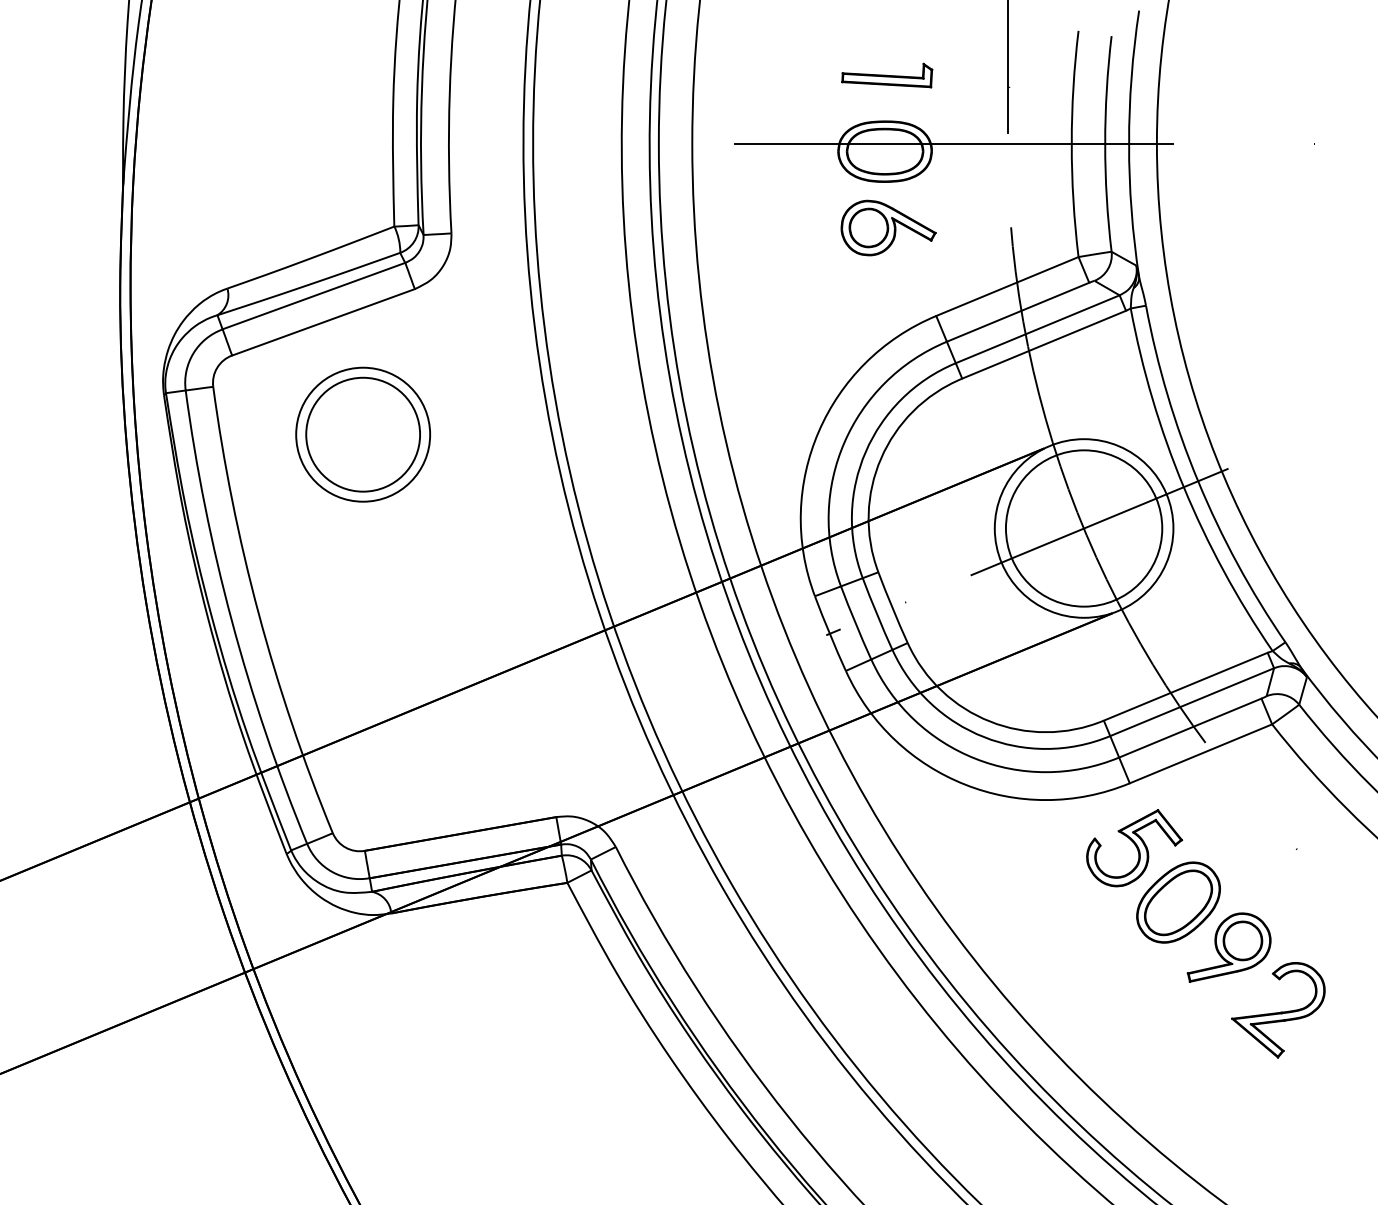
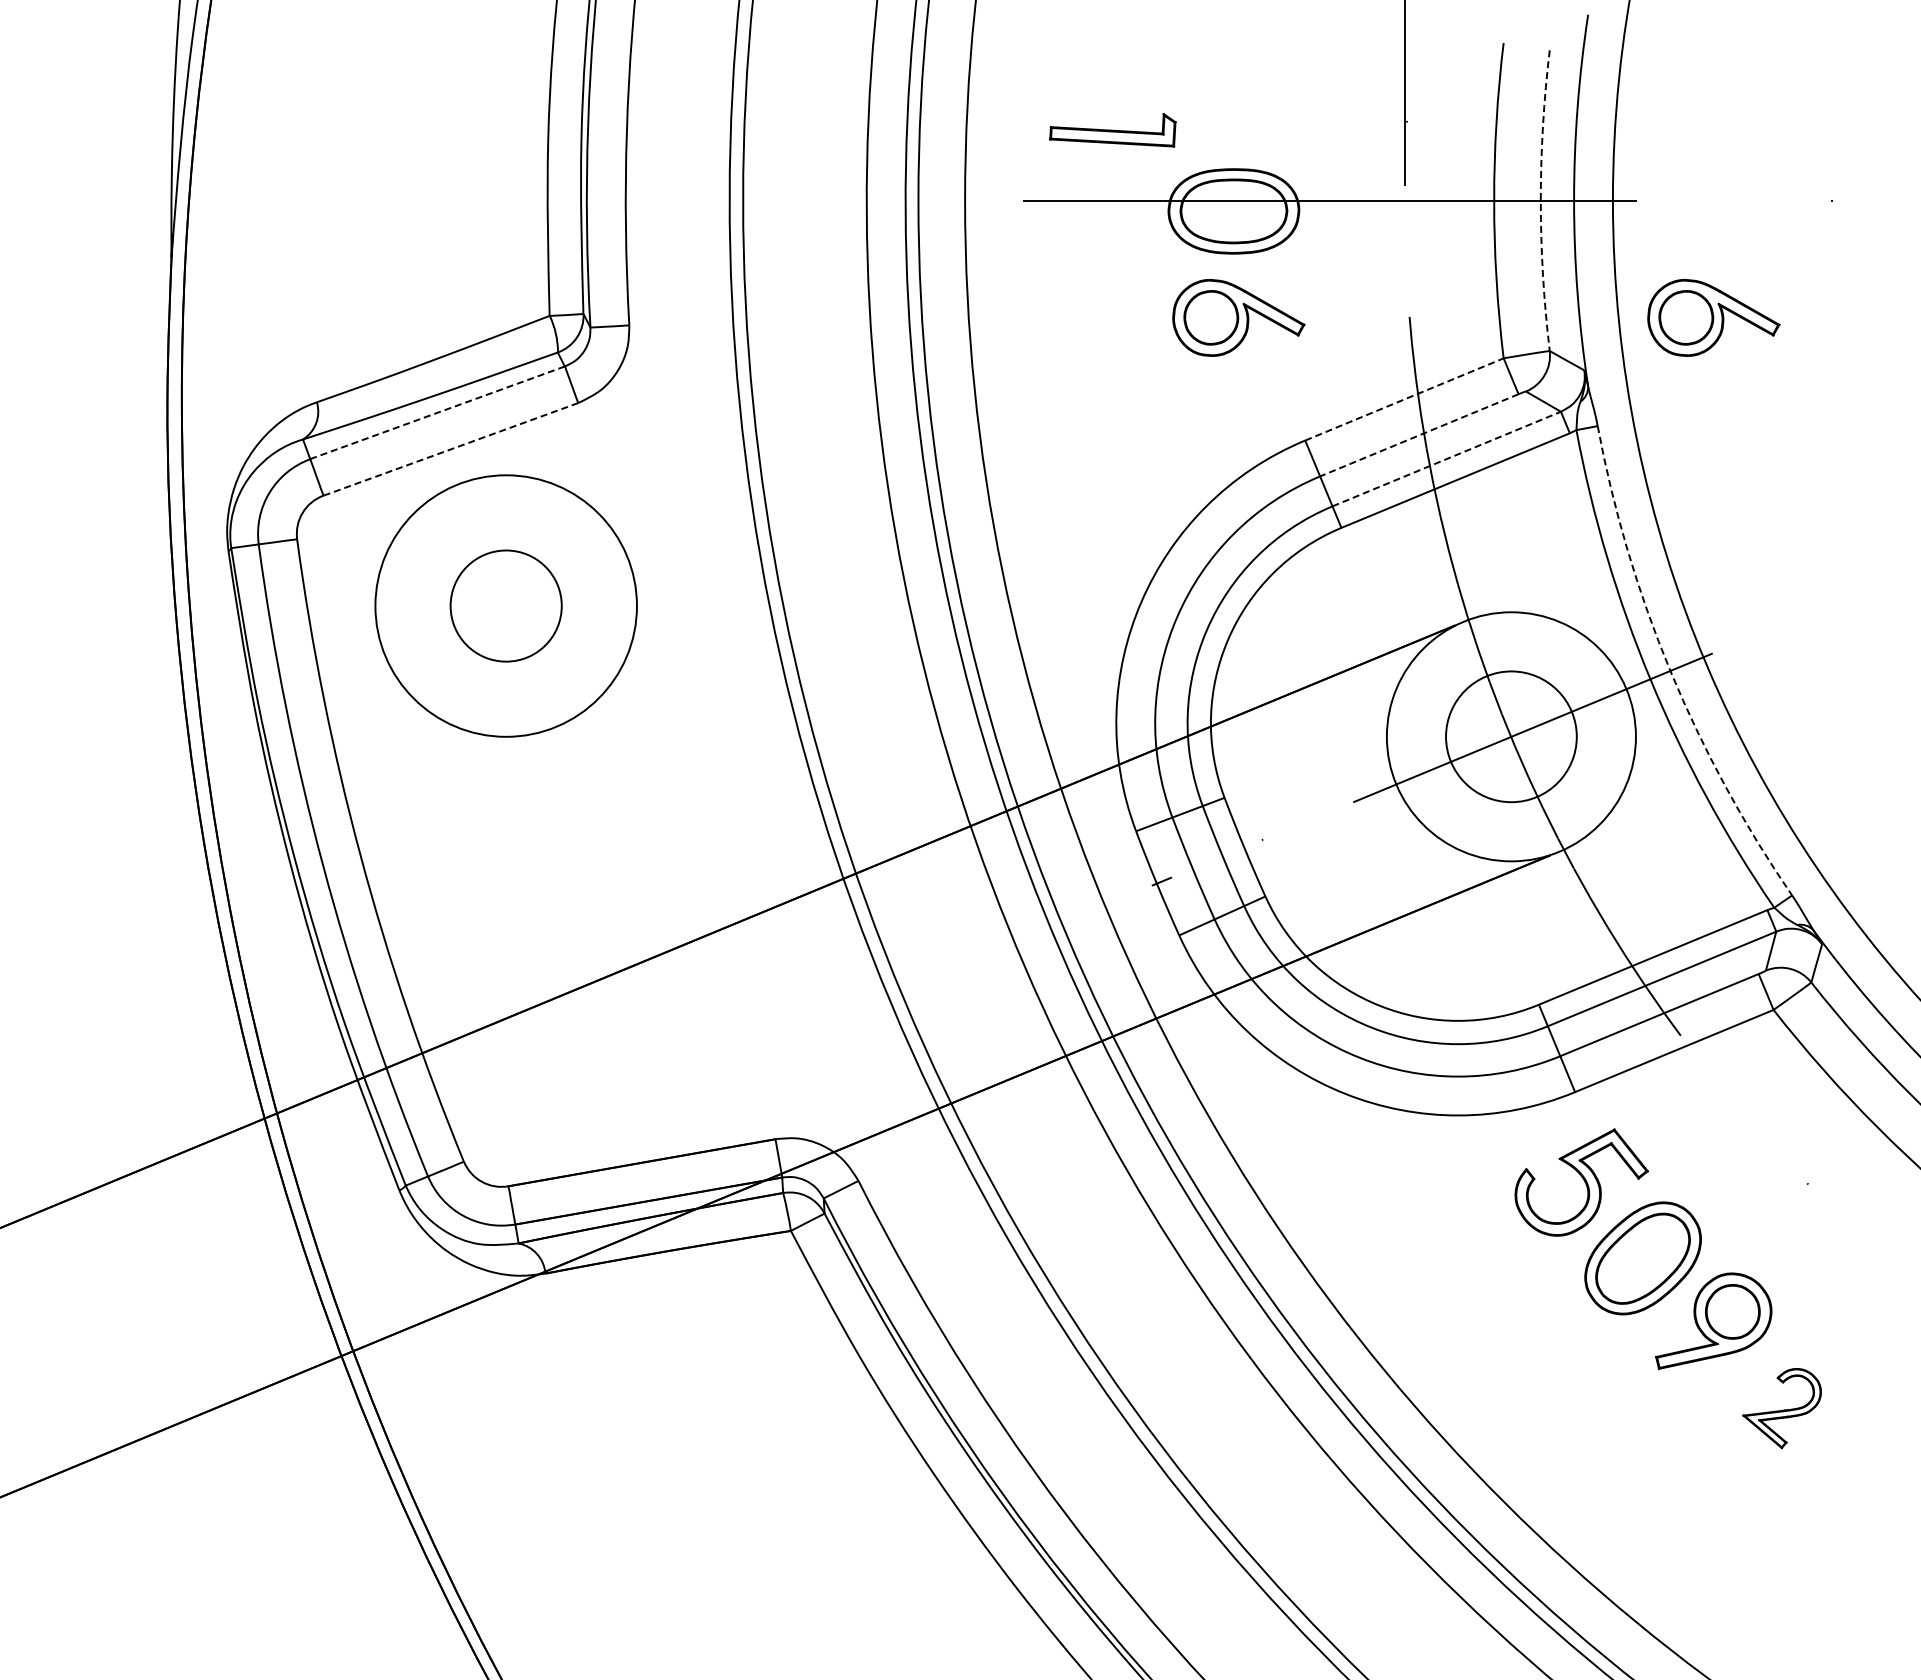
part: (886, 75) -> (1112, 130), moved
arc: (1104, 143) -> (1540, 200), solid -> dashed
part: (1229, 227) -> (1713, 317), added
line: (1007, 286) -> (1404, 399), solid -> dashed
line: (313, 295) -> (437, 412), solid -> dashed
line: (1017, 312) -> (1418, 435), solid -> dashed
line: (323, 322) -> (450, 449), solid -> dashed
line: (1037, 329) -> (1446, 459), solid -> dashed
circle: (362, 434) -> (505, 605), size x0.7
circle: (362, 434) -> (505, 605), size x1.4
arc: (1198, 480) -> (1670, 670), solid -> dashed
circle: (1084, 528) -> (1511, 736), size x0.6
part: (1277, 1010) -> (1781, 1408), size x0.6

